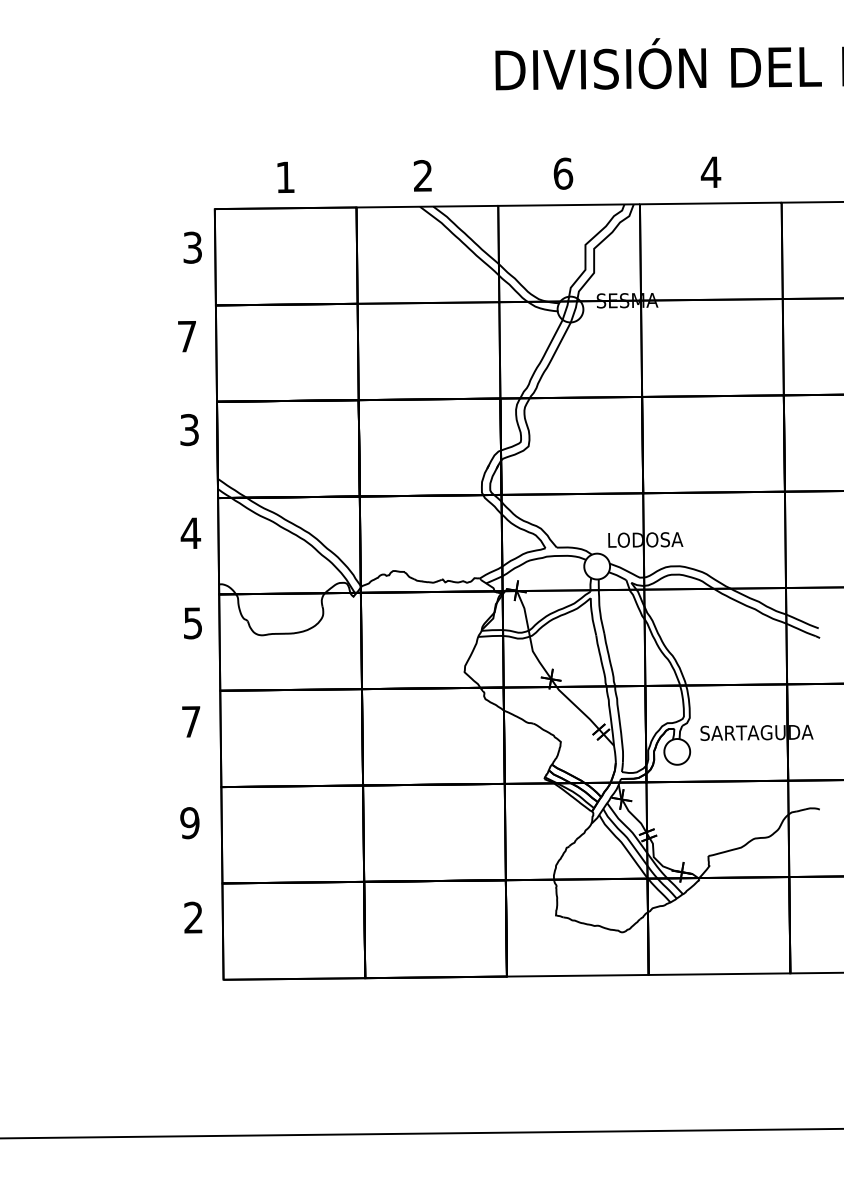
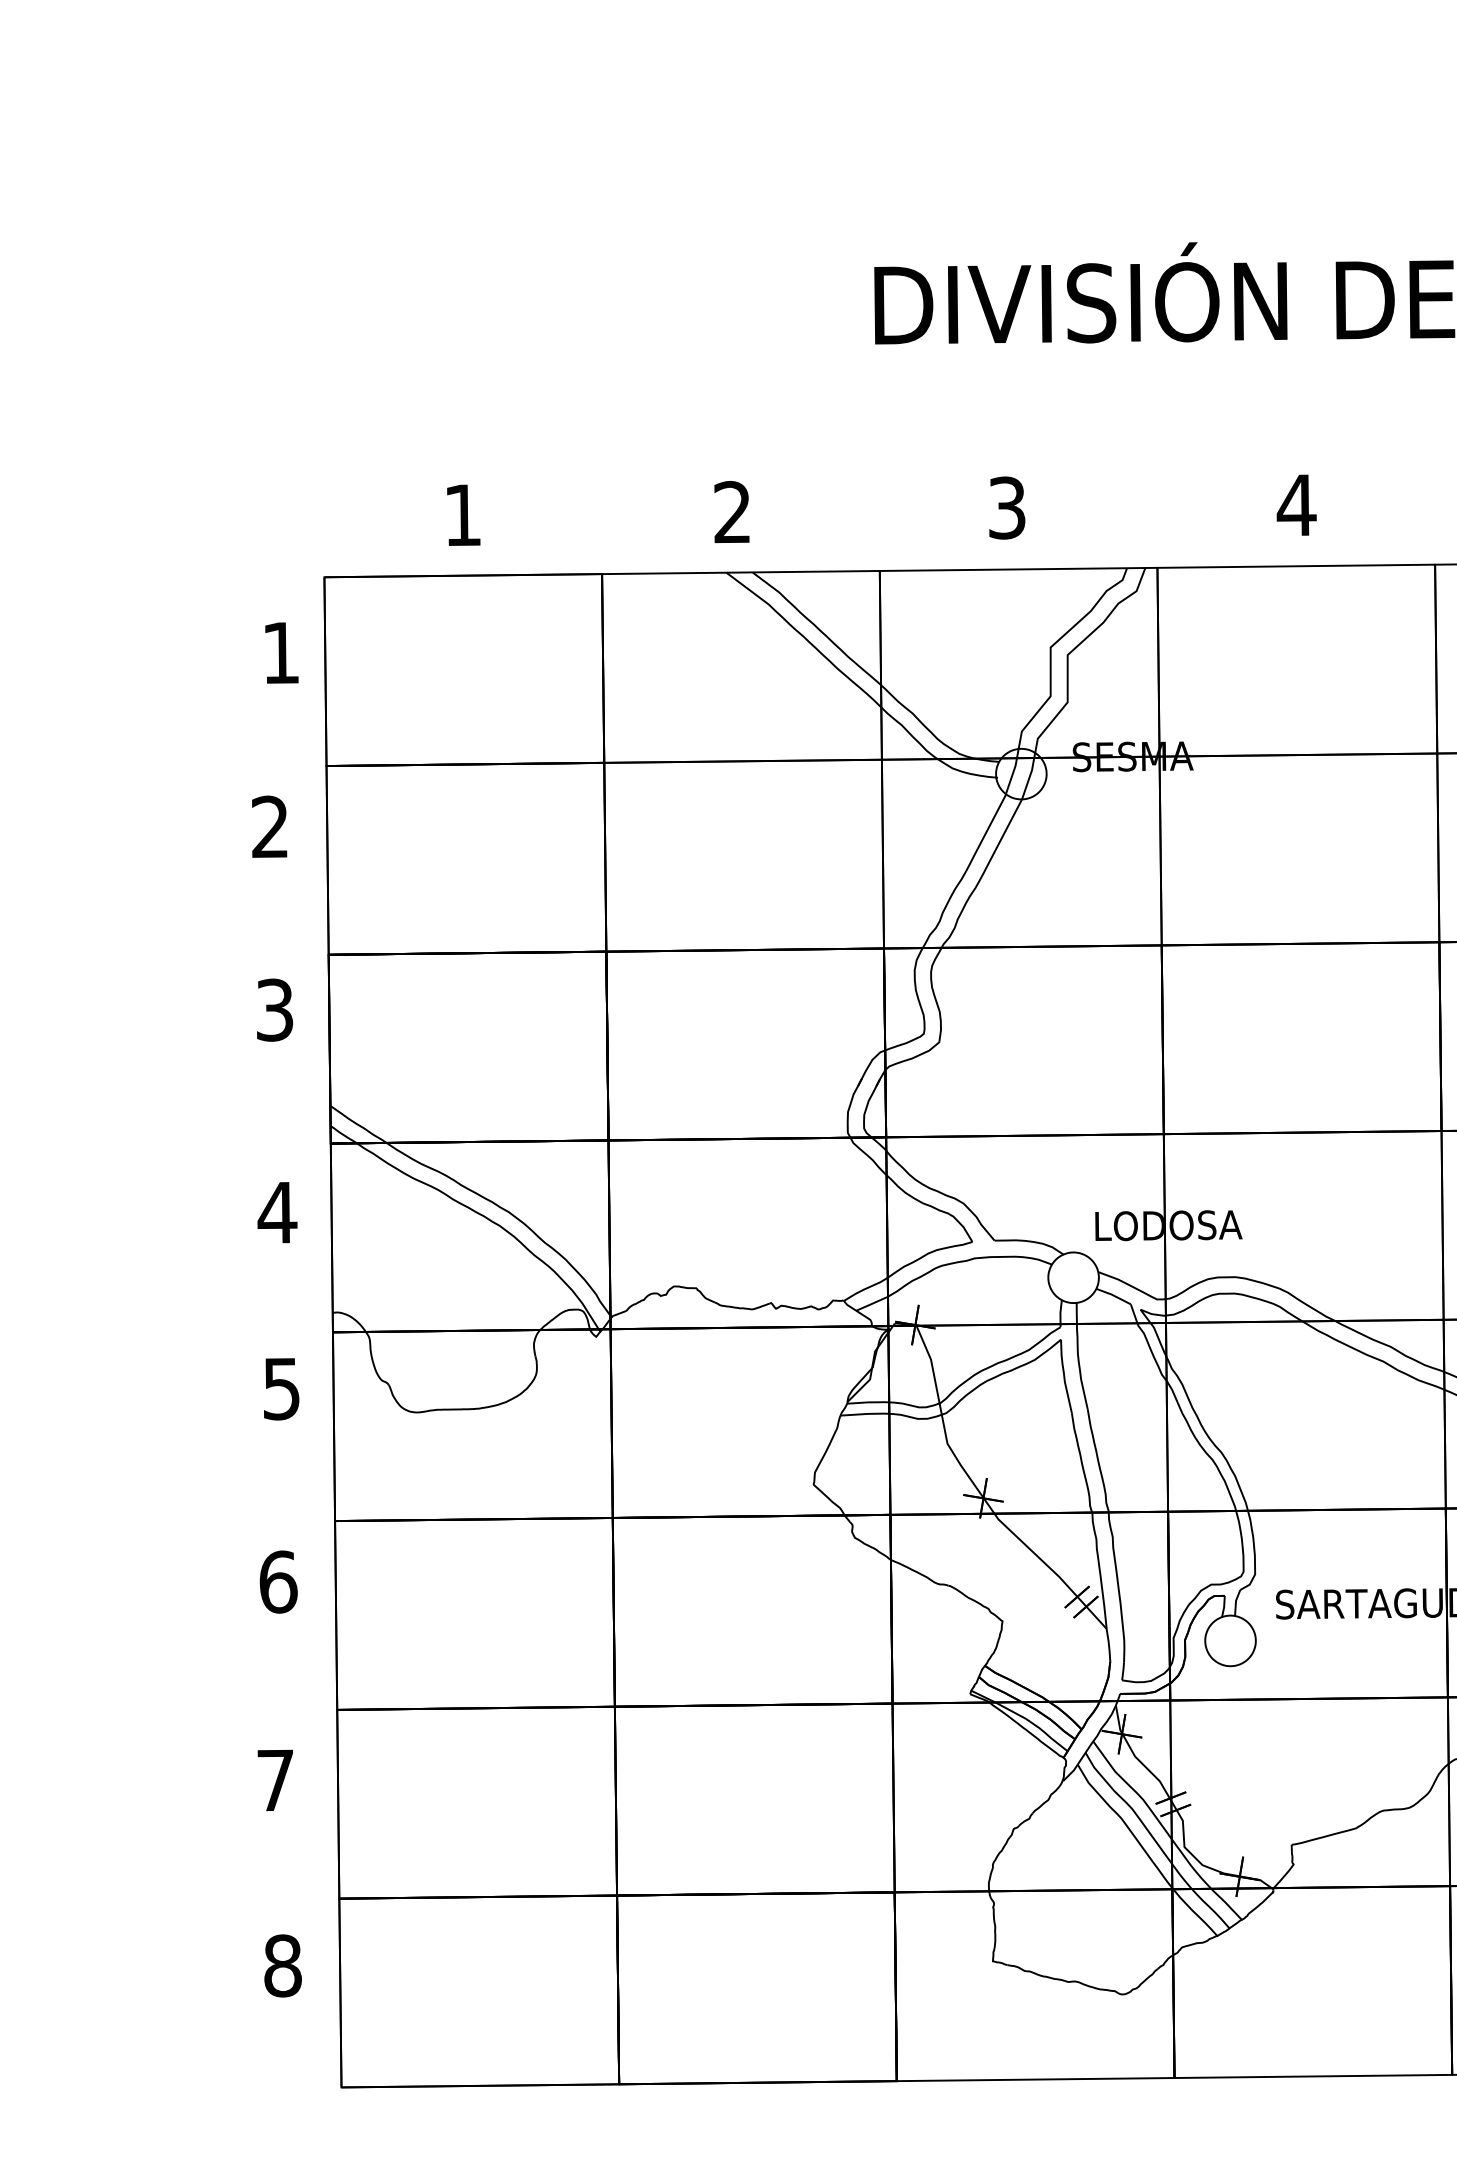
text: (563, 173) -> (1007, 507), 6 -> 3
text: (192, 247) -> (280, 652), 3 -> 1
text: (186, 336) -> (268, 826), 7 -> 2
text: (191, 721) -> (278, 1581), 7 -> 6
text: (189, 823) -> (274, 1781), 9 -> 7
text: (193, 917) -> (282, 1965), 2 -> 8

